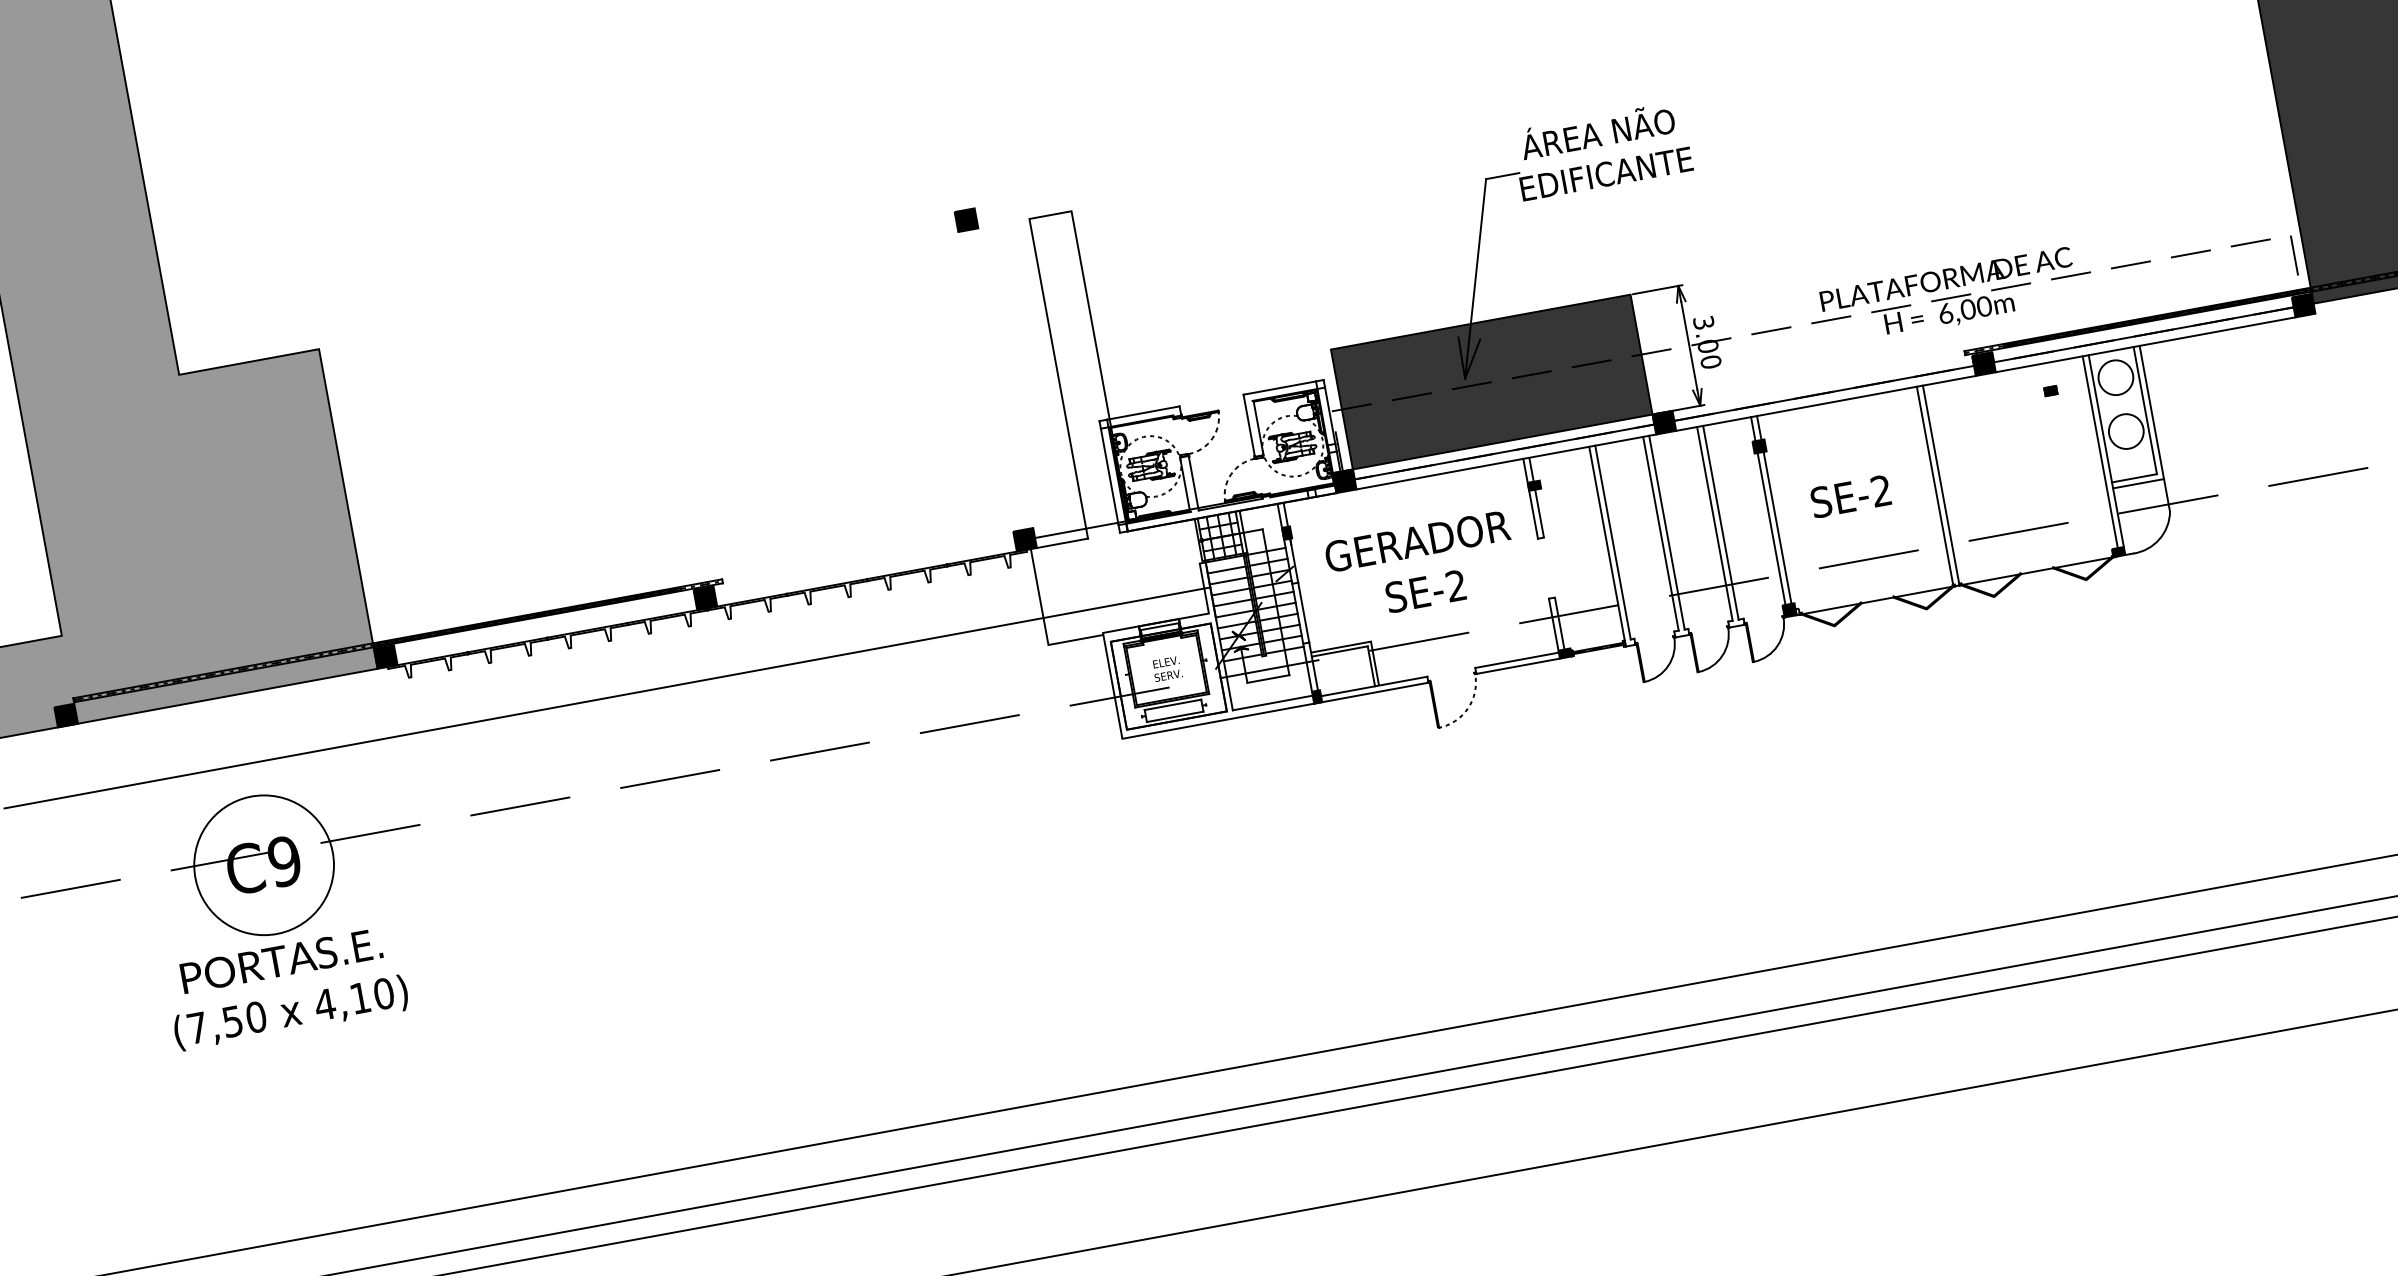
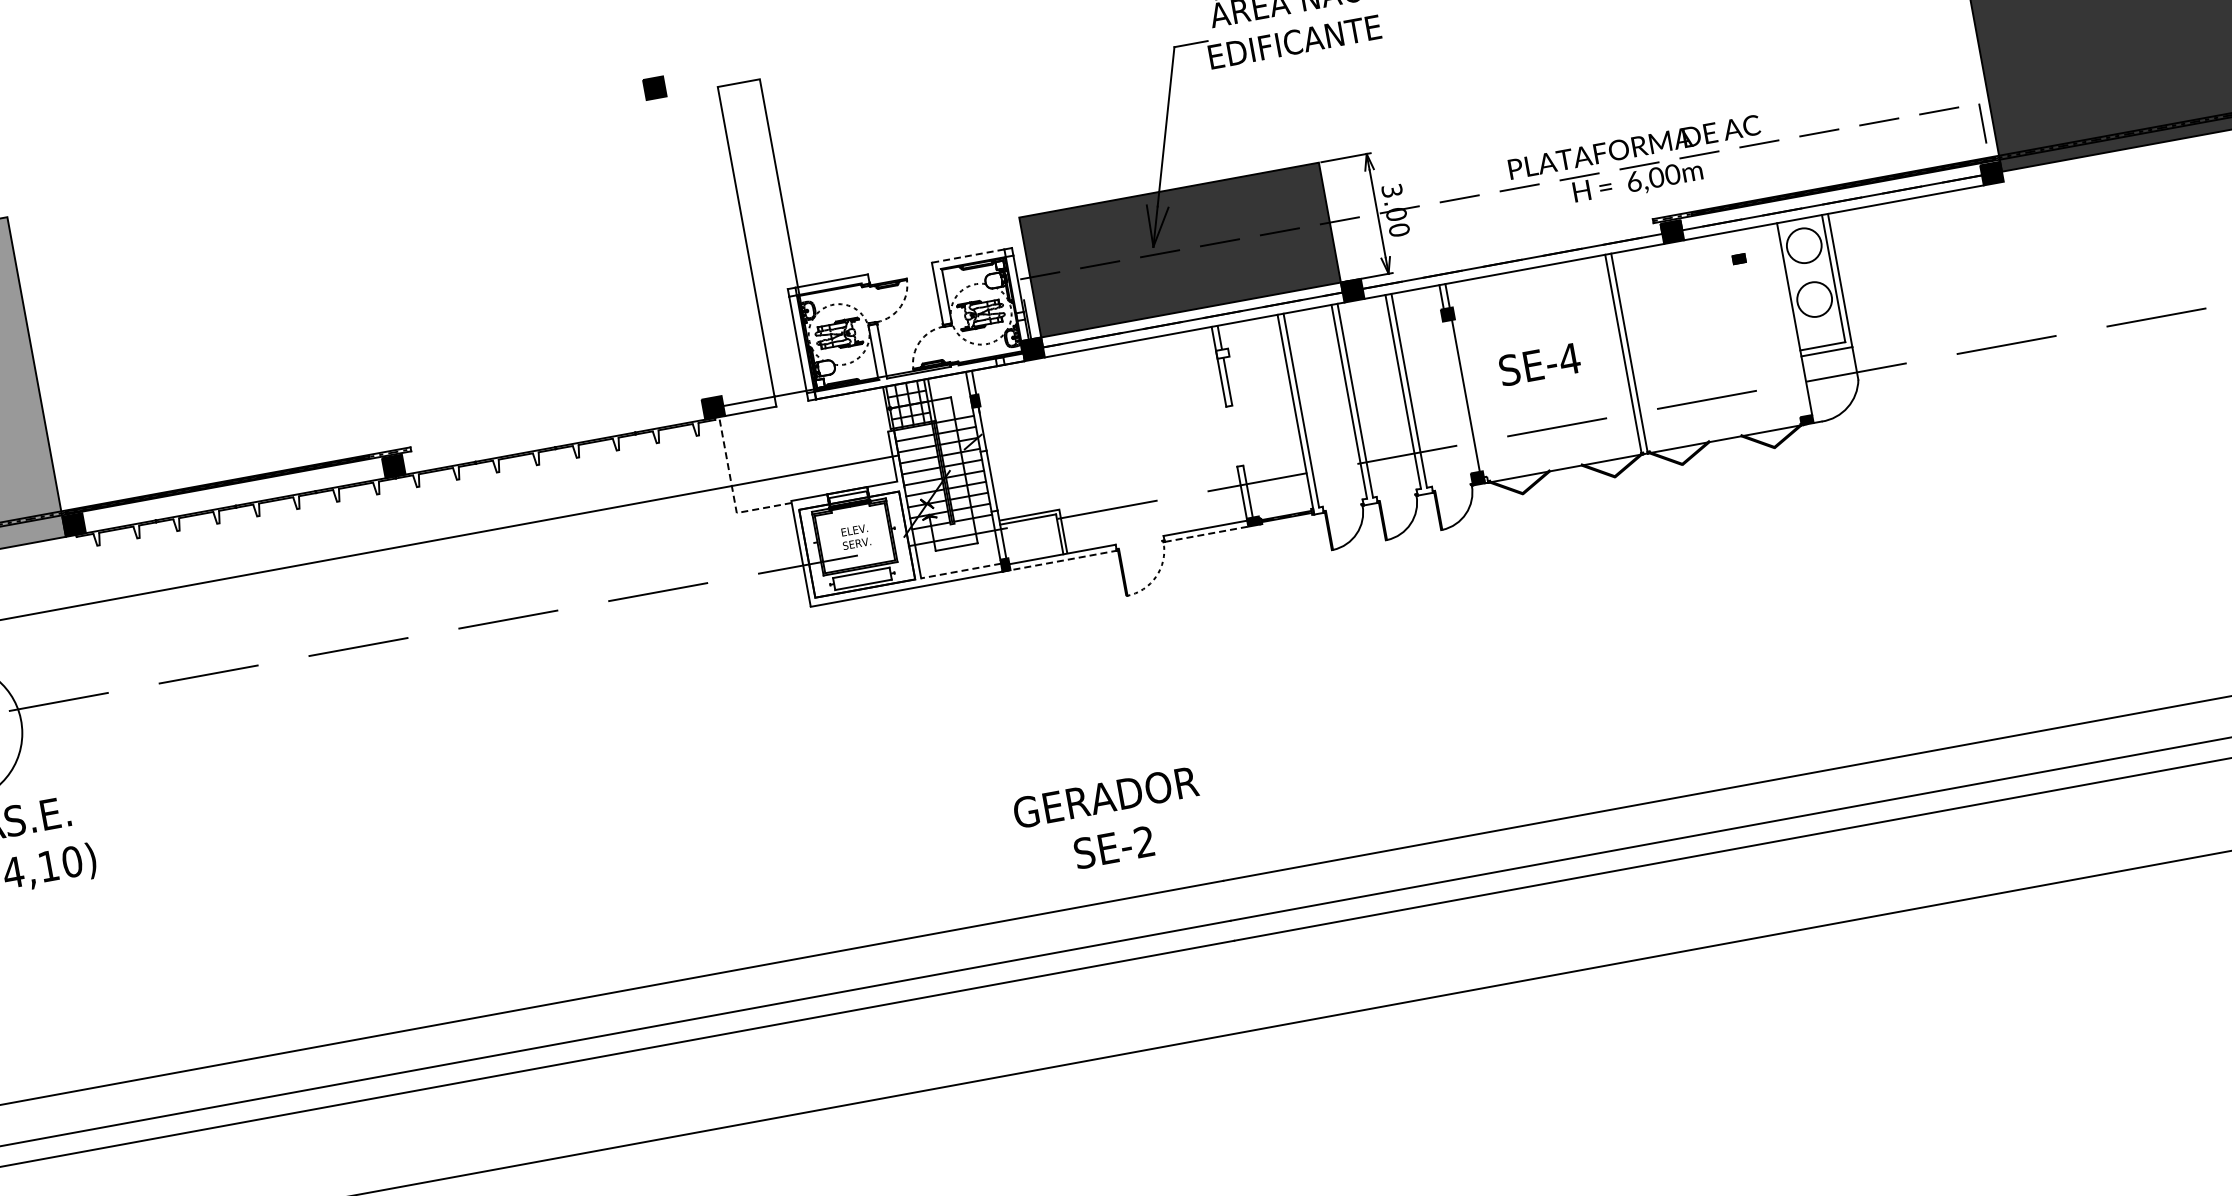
line: (1279, 388) -> (967, 256), solid -> dashed
line: (2099, 452) -> (1787, 320), removed
fill: (1534, 485) -> (1222, 353), removed
text: (1881, 491) -> (1569, 359), SE-2 -> SE-4
line: (1771, 528) -> (1459, 396), removed
text: (1418, 561) -> (1106, 817), moved
line: (1044, 624) -> (732, 492), solid -> dashed
line: (1518, 666) -> (1206, 534), solid -> dashed
line: (1371, 693) -> (1059, 561), solid -> dashed
line: (1272, 703) -> (960, 571), solid -> dashed

